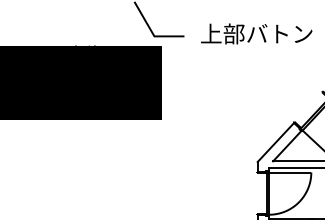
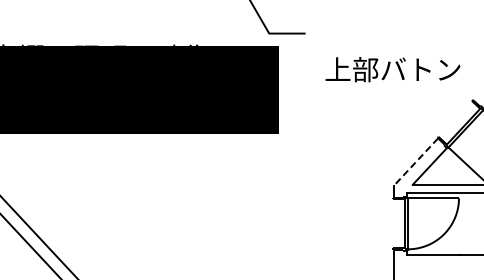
text: (256, 33) -> (392, 69), moved
line: (275, 142) -> (415, 162), solid -> dashed

